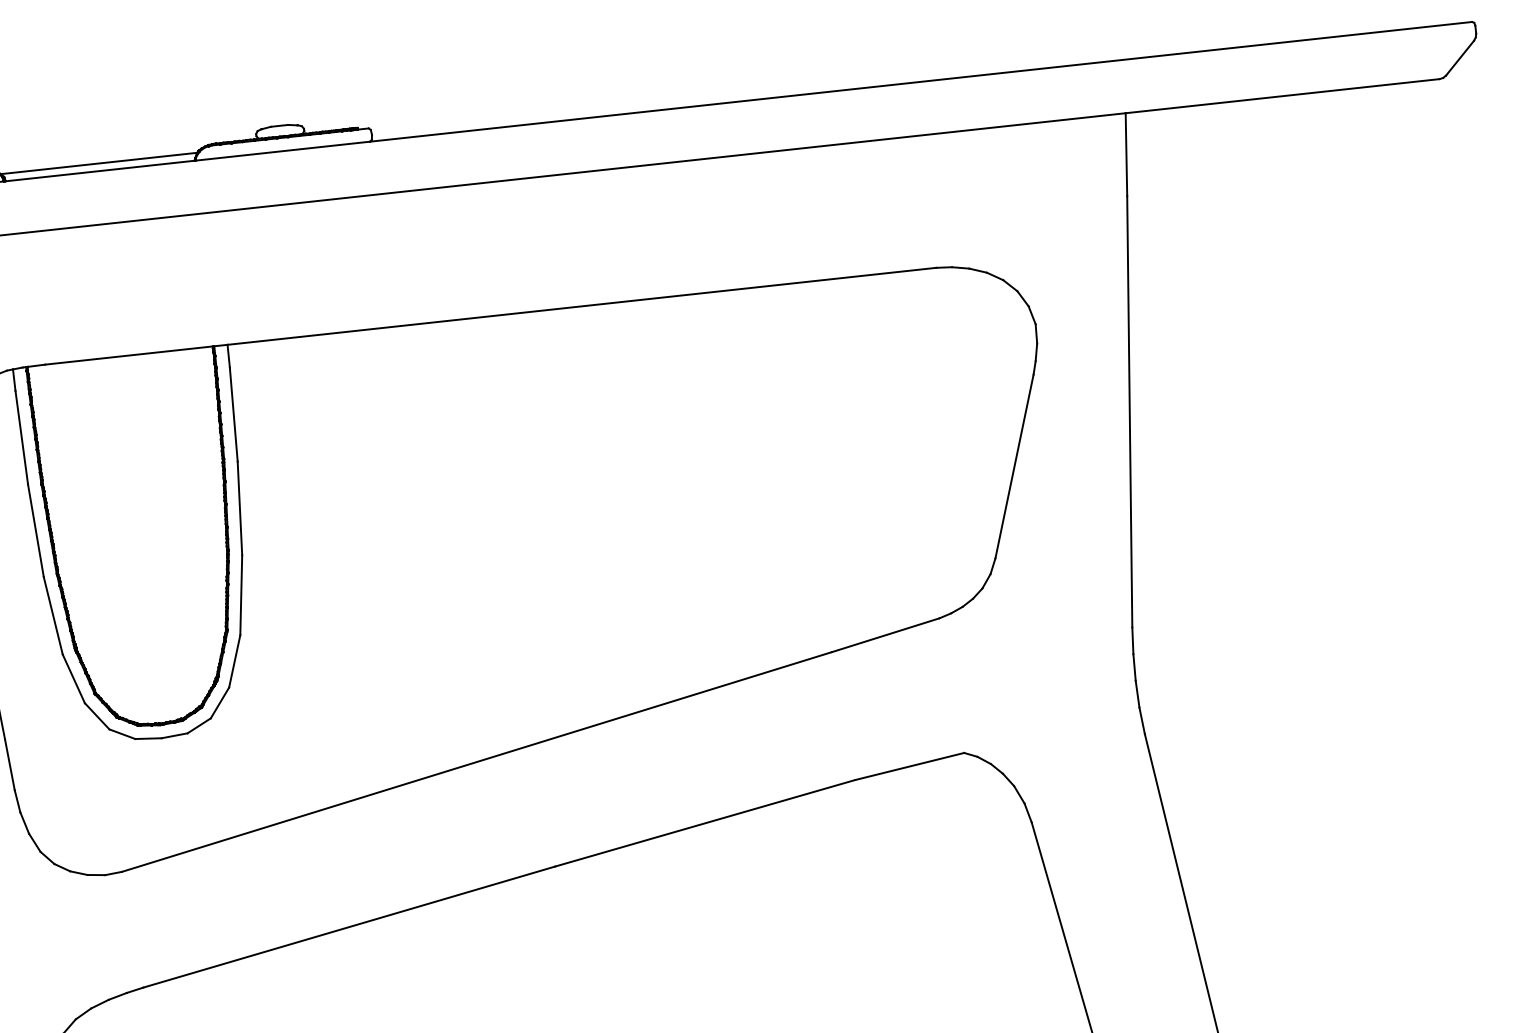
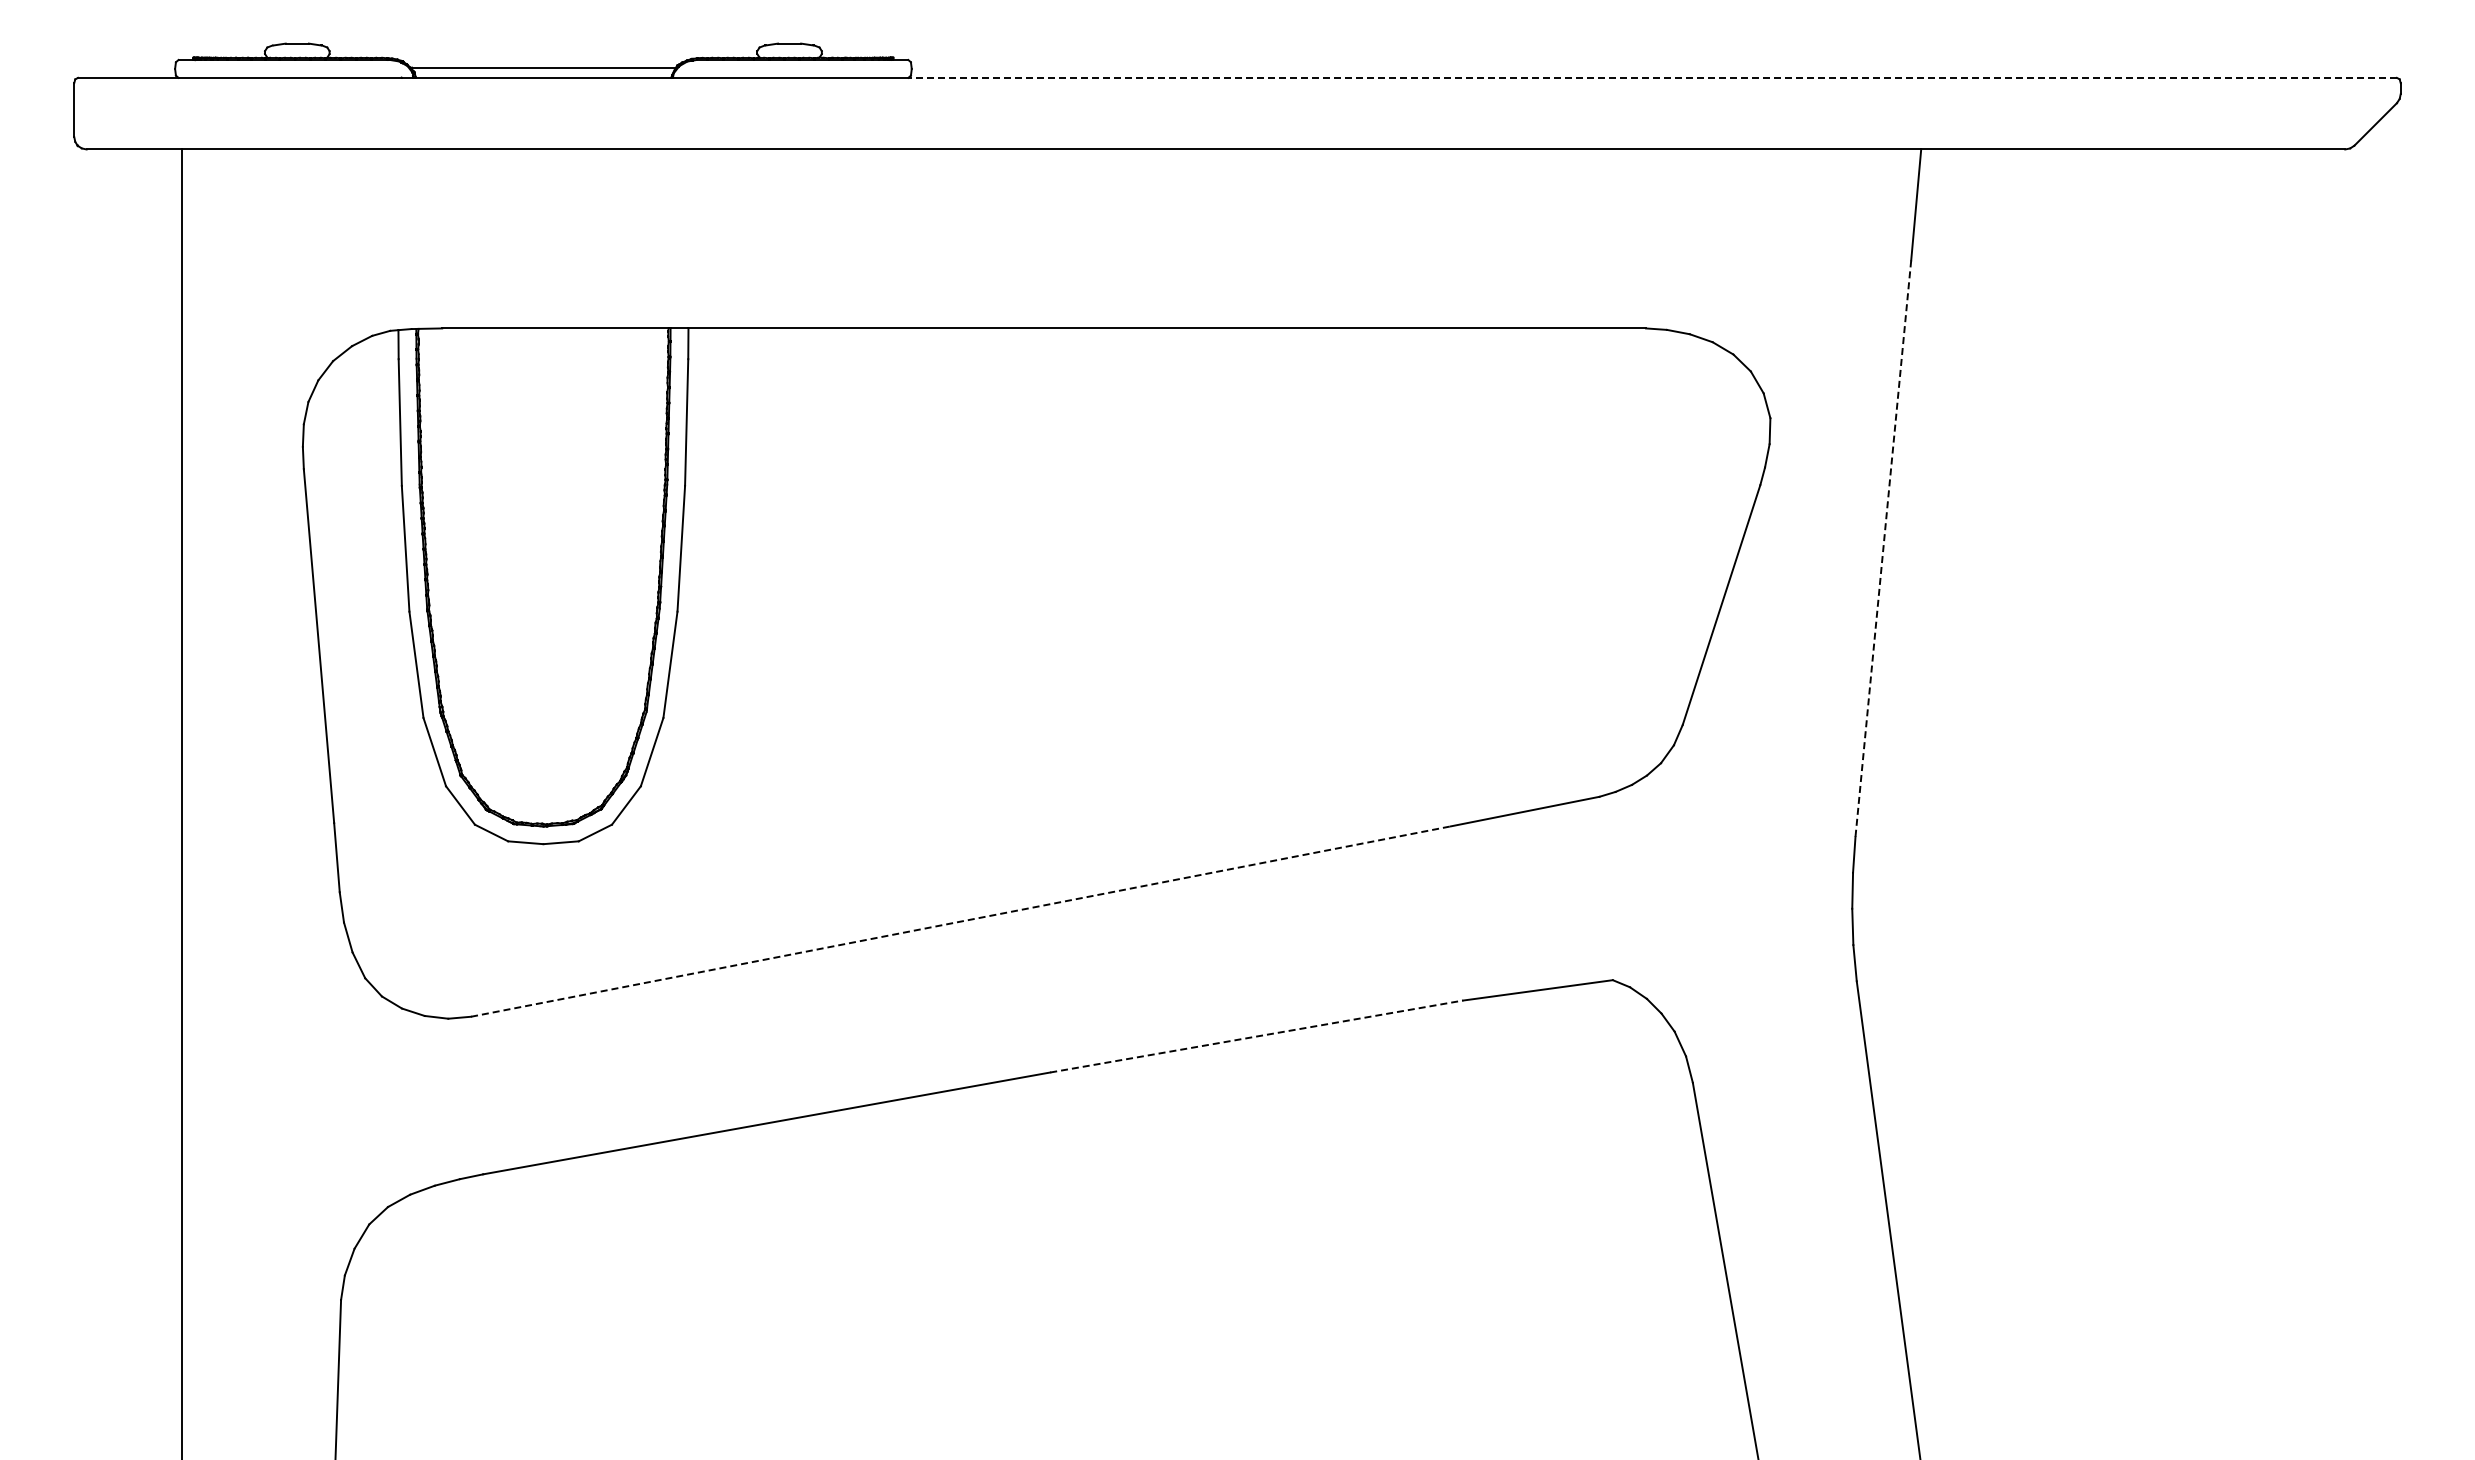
line: (920, 81) -> (1652, 77), solid -> dashed
line: (1129, 411) -> (1883, 548), solid -> dashed
line: (477, 761) -> (961, 921), solid -> dashed
line: (704, 823) -> (1256, 1036), solid -> dashed

